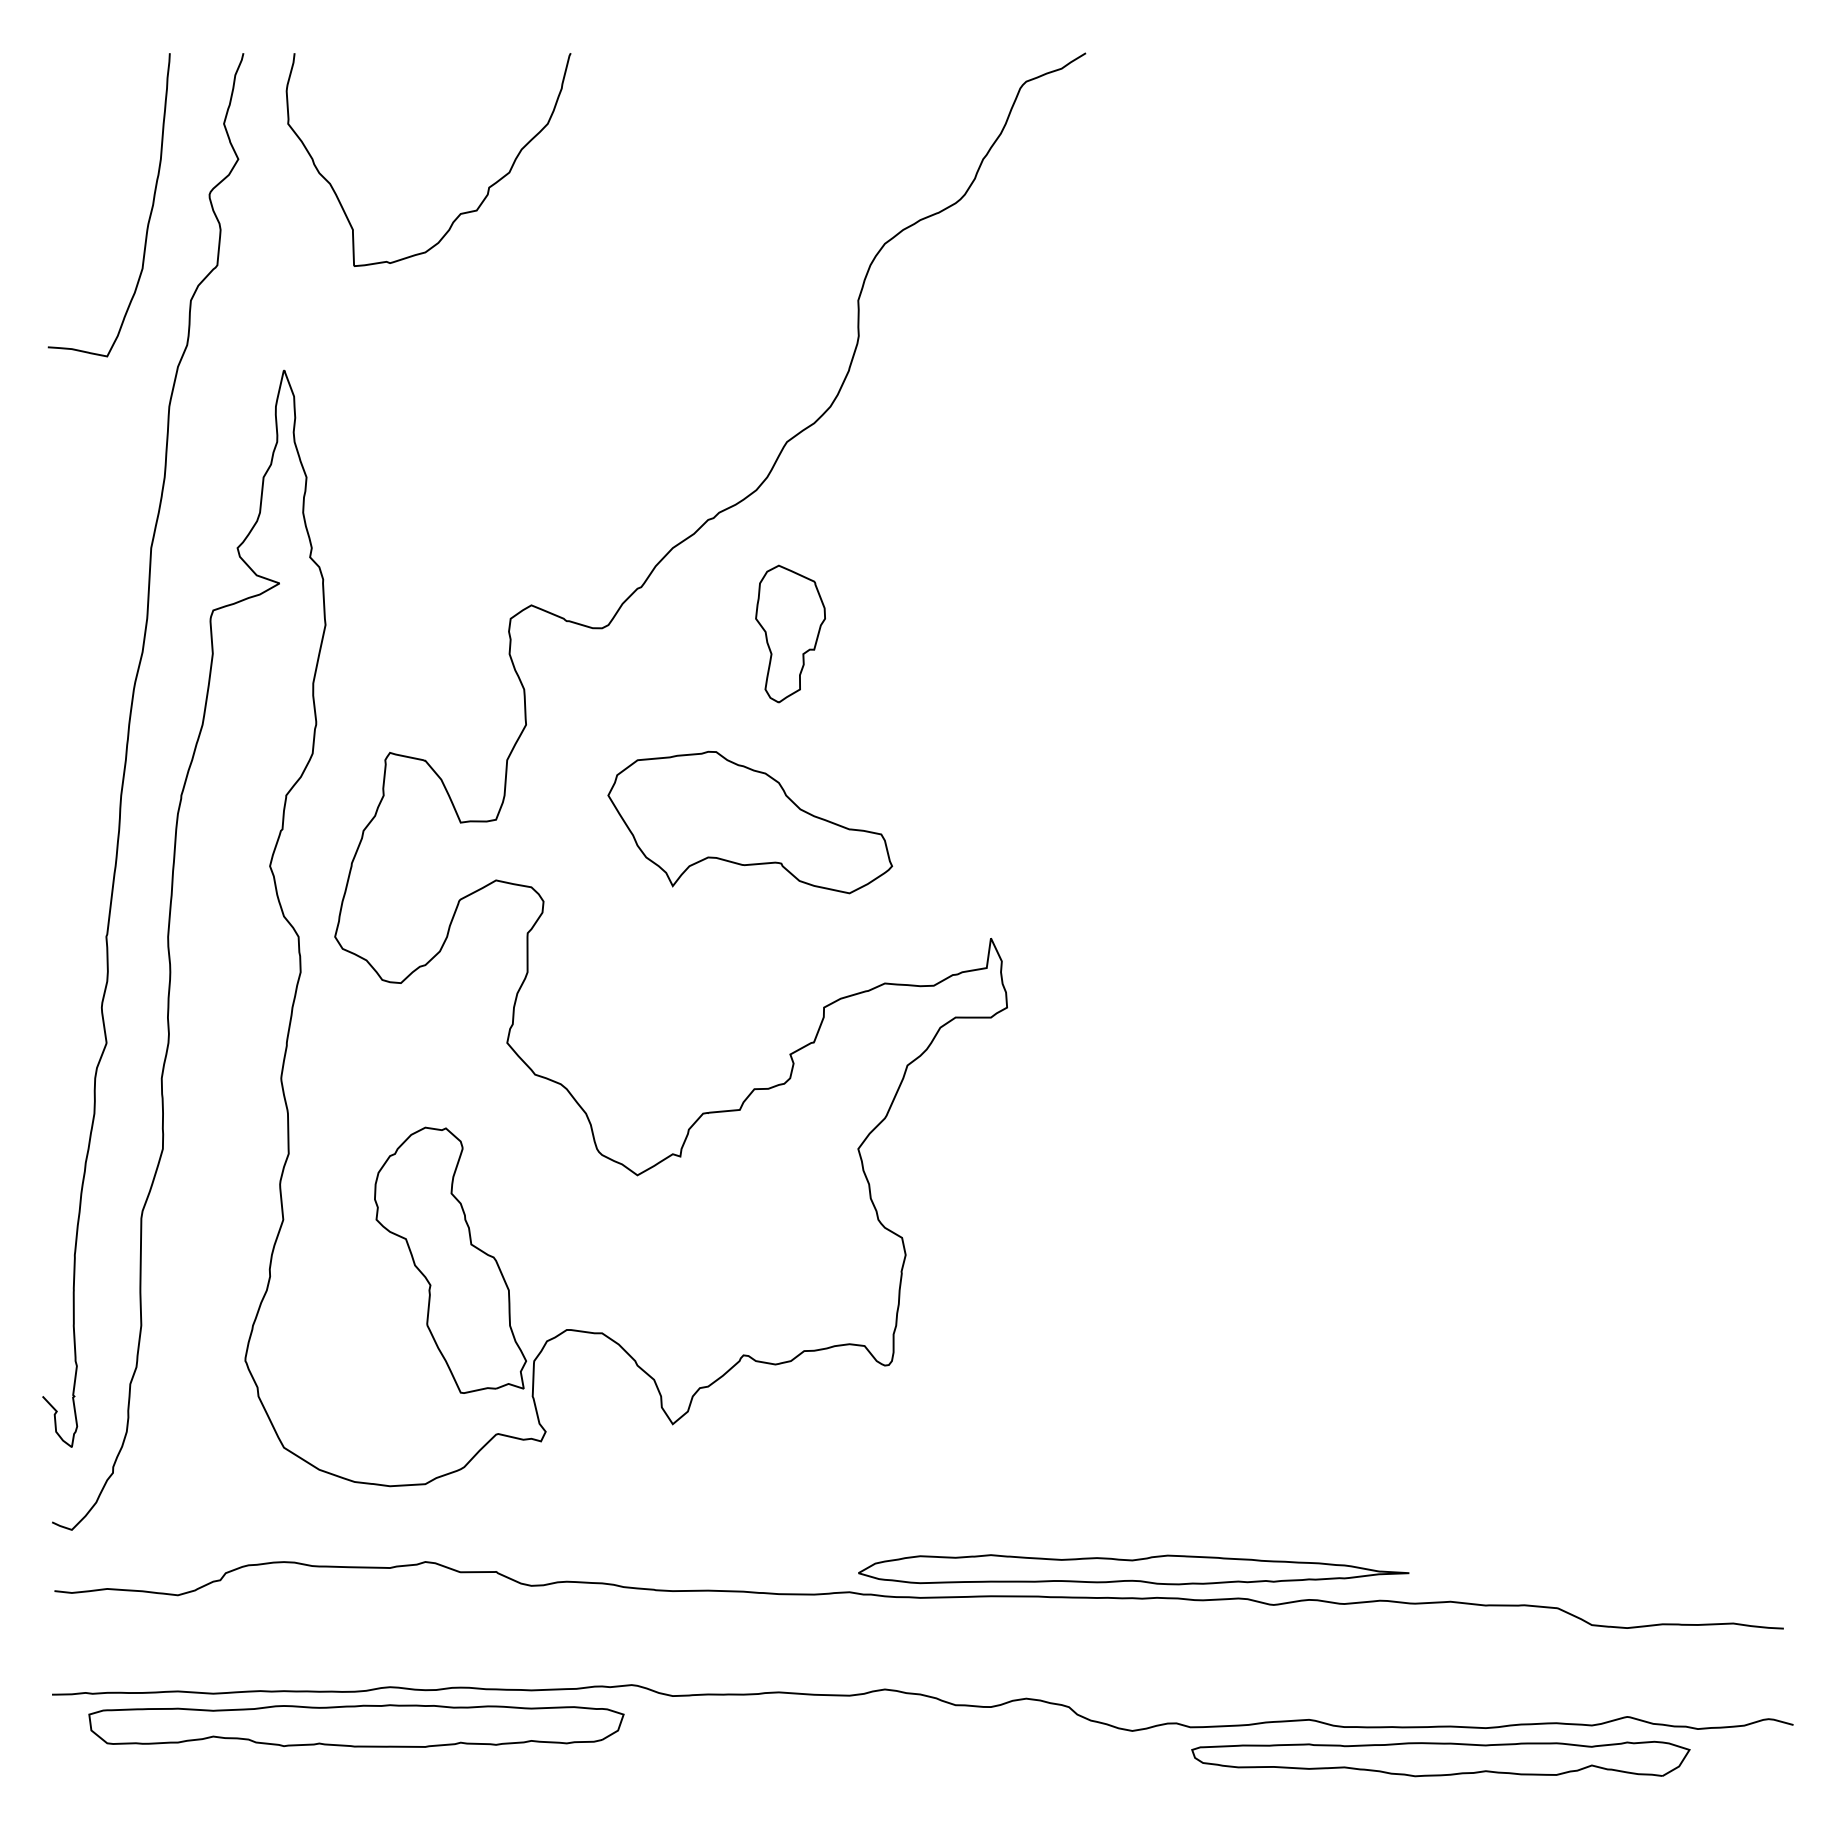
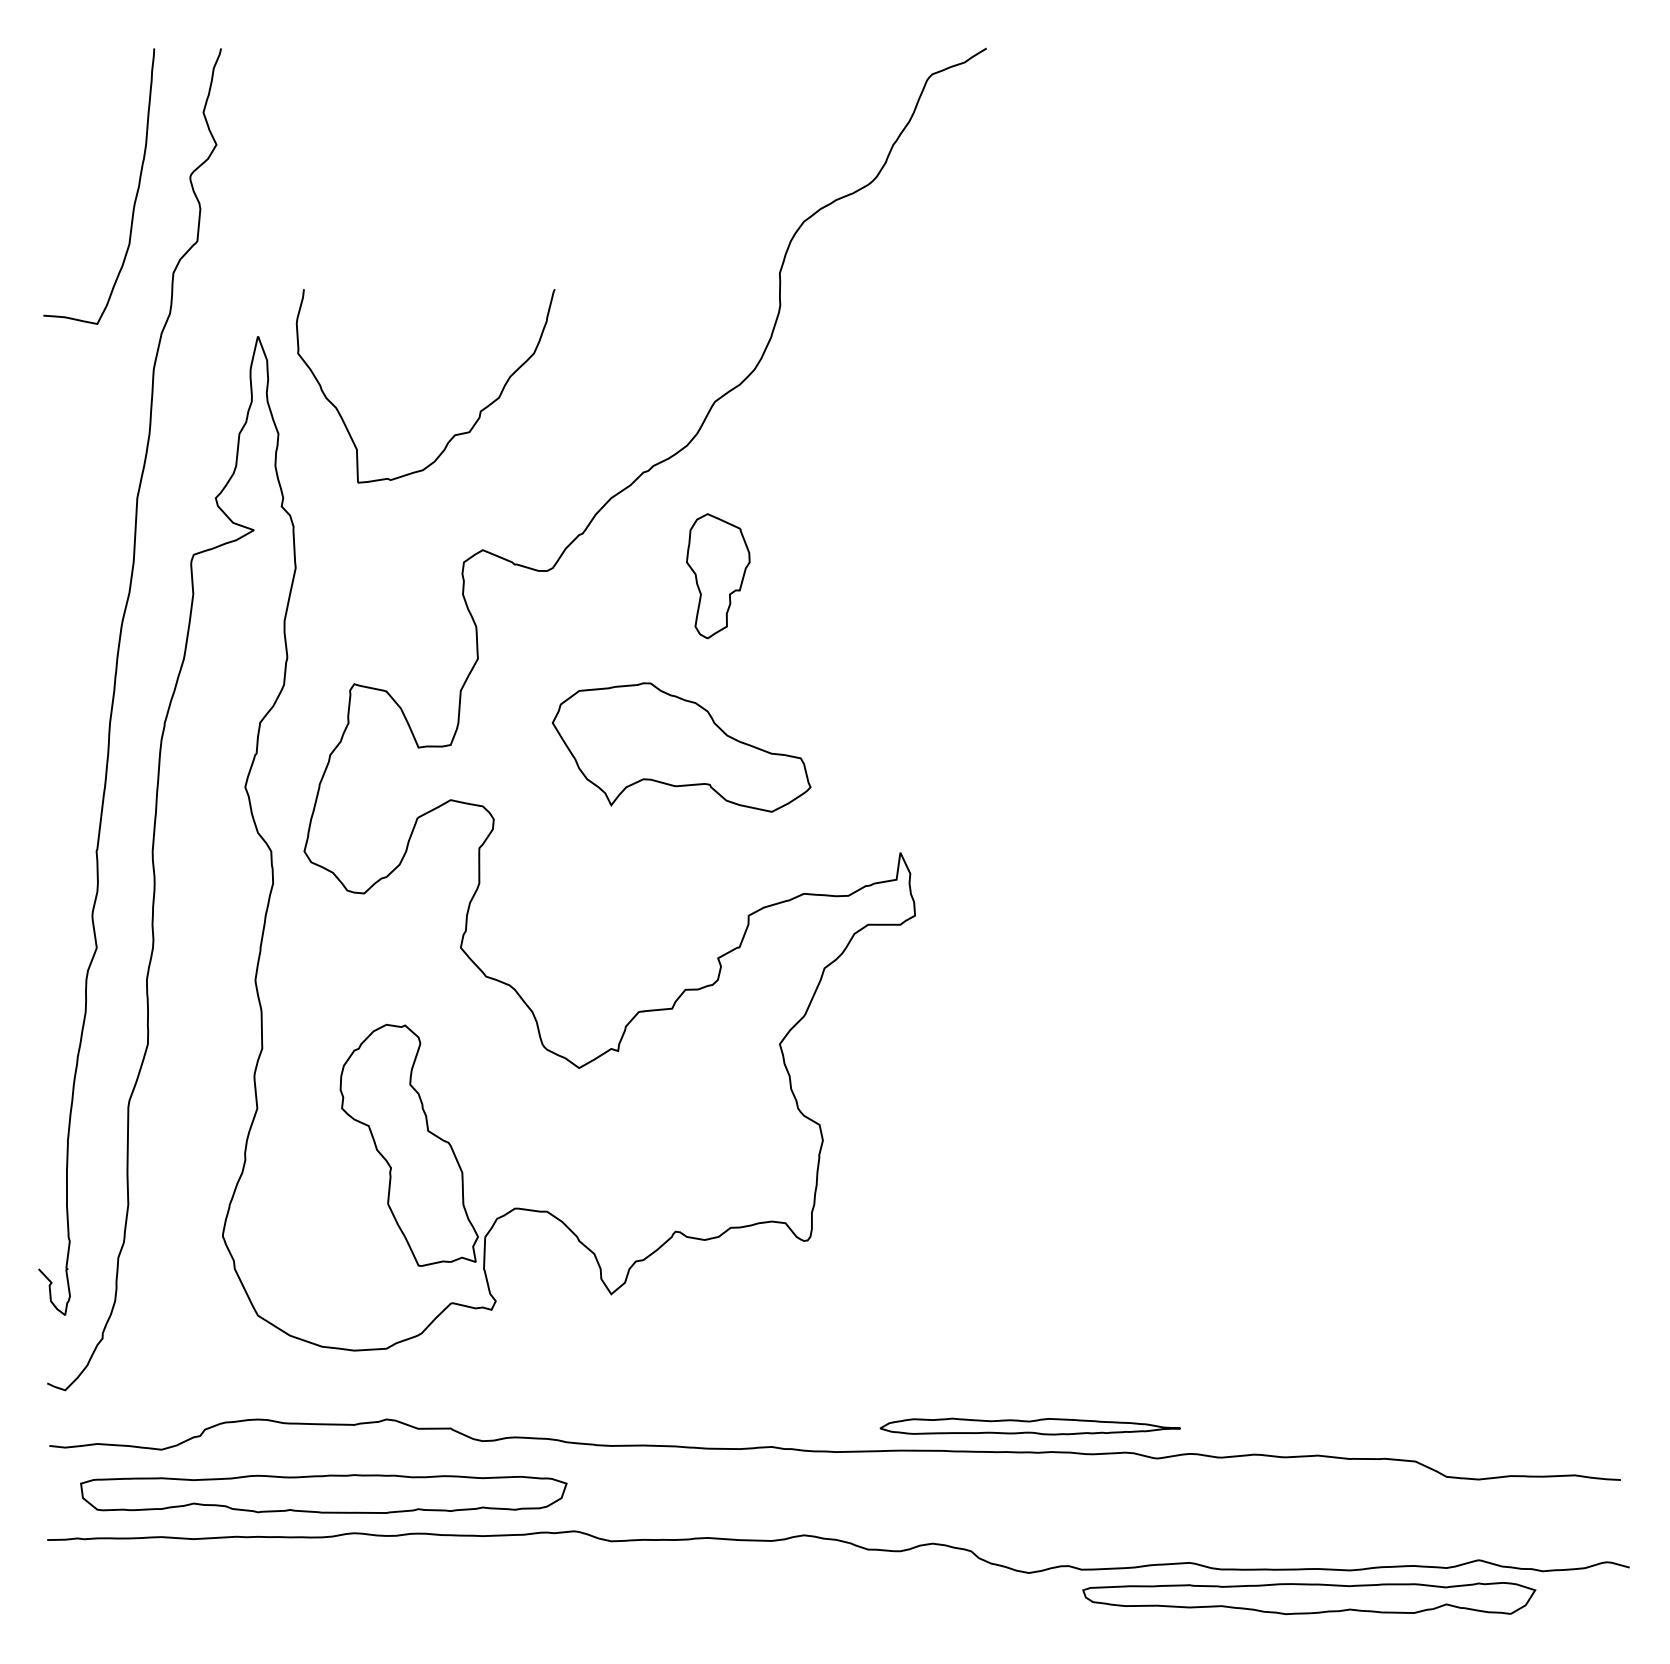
curve: (459, 213) -> (453, 434), moved
part: (1133, 1569) -> (1029, 1426), size x0.6
part: (356, 1725) -> (323, 1493), moved

